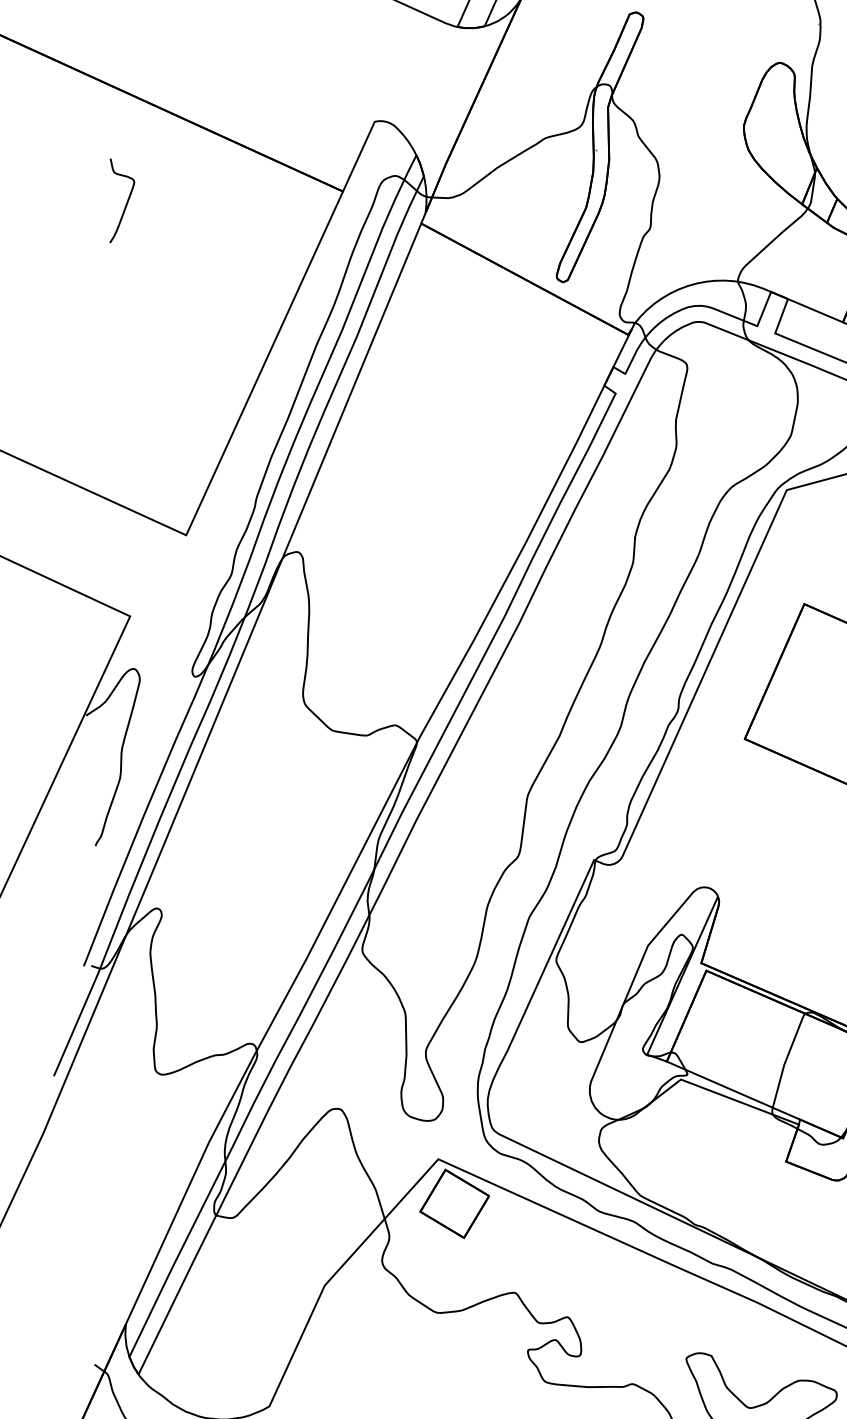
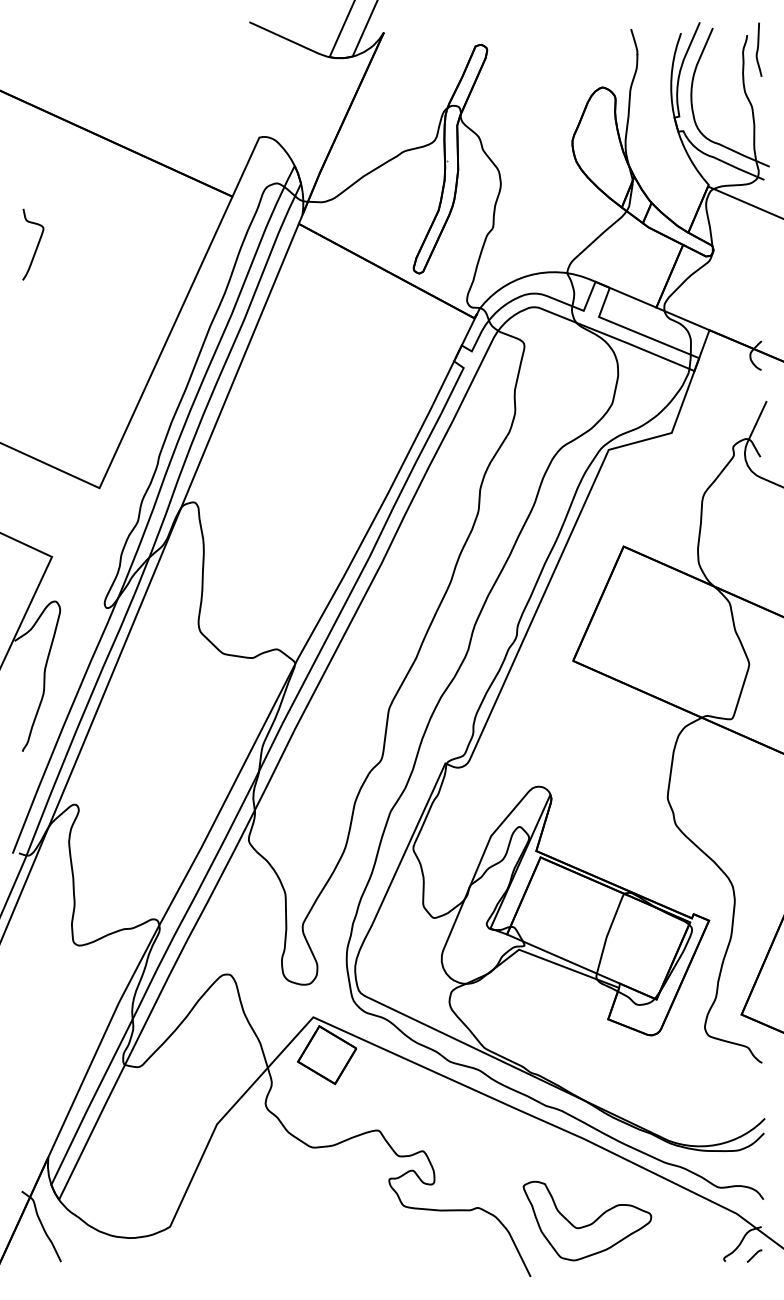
curve: (126, 201) -> (36, 245), moved

